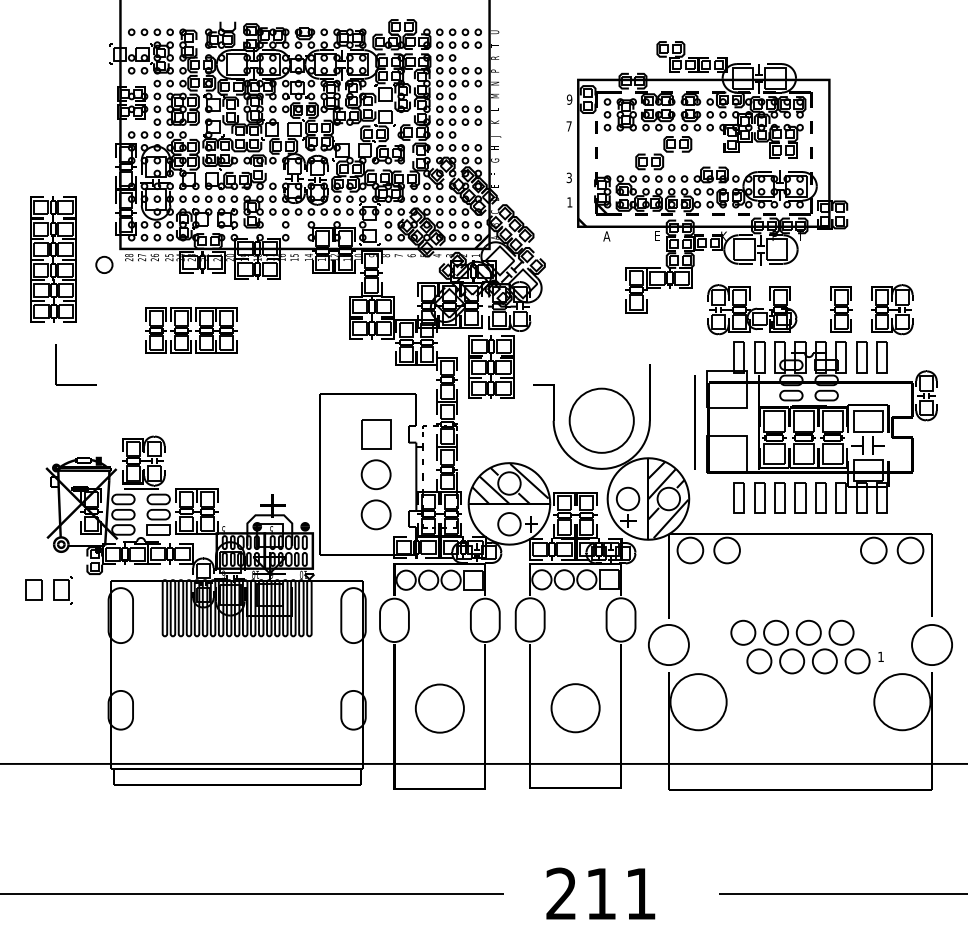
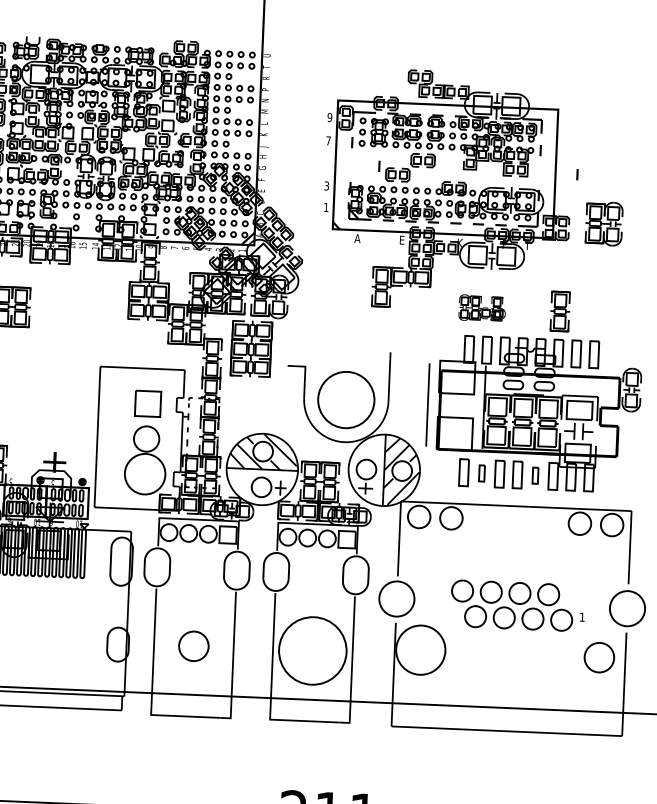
line: (596, 152) -> (379, 165), moved
line: (811, 152) -> (577, 174), moved
part: (752, 309) -> (482, 308), size x0.6
part: (892, 309) -> (604, 223), moved
part: (759, 497) -> (481, 473), size x0.6
part: (820, 497) -> (535, 475), size x0.6
circle: (375, 514) -> (144, 473), size x1.6
circle: (902, 702) -> (599, 657), size x0.6
circle: (439, 708) -> (193, 646), size x0.7
circle: (575, 708) -> (312, 651), size x1.6

